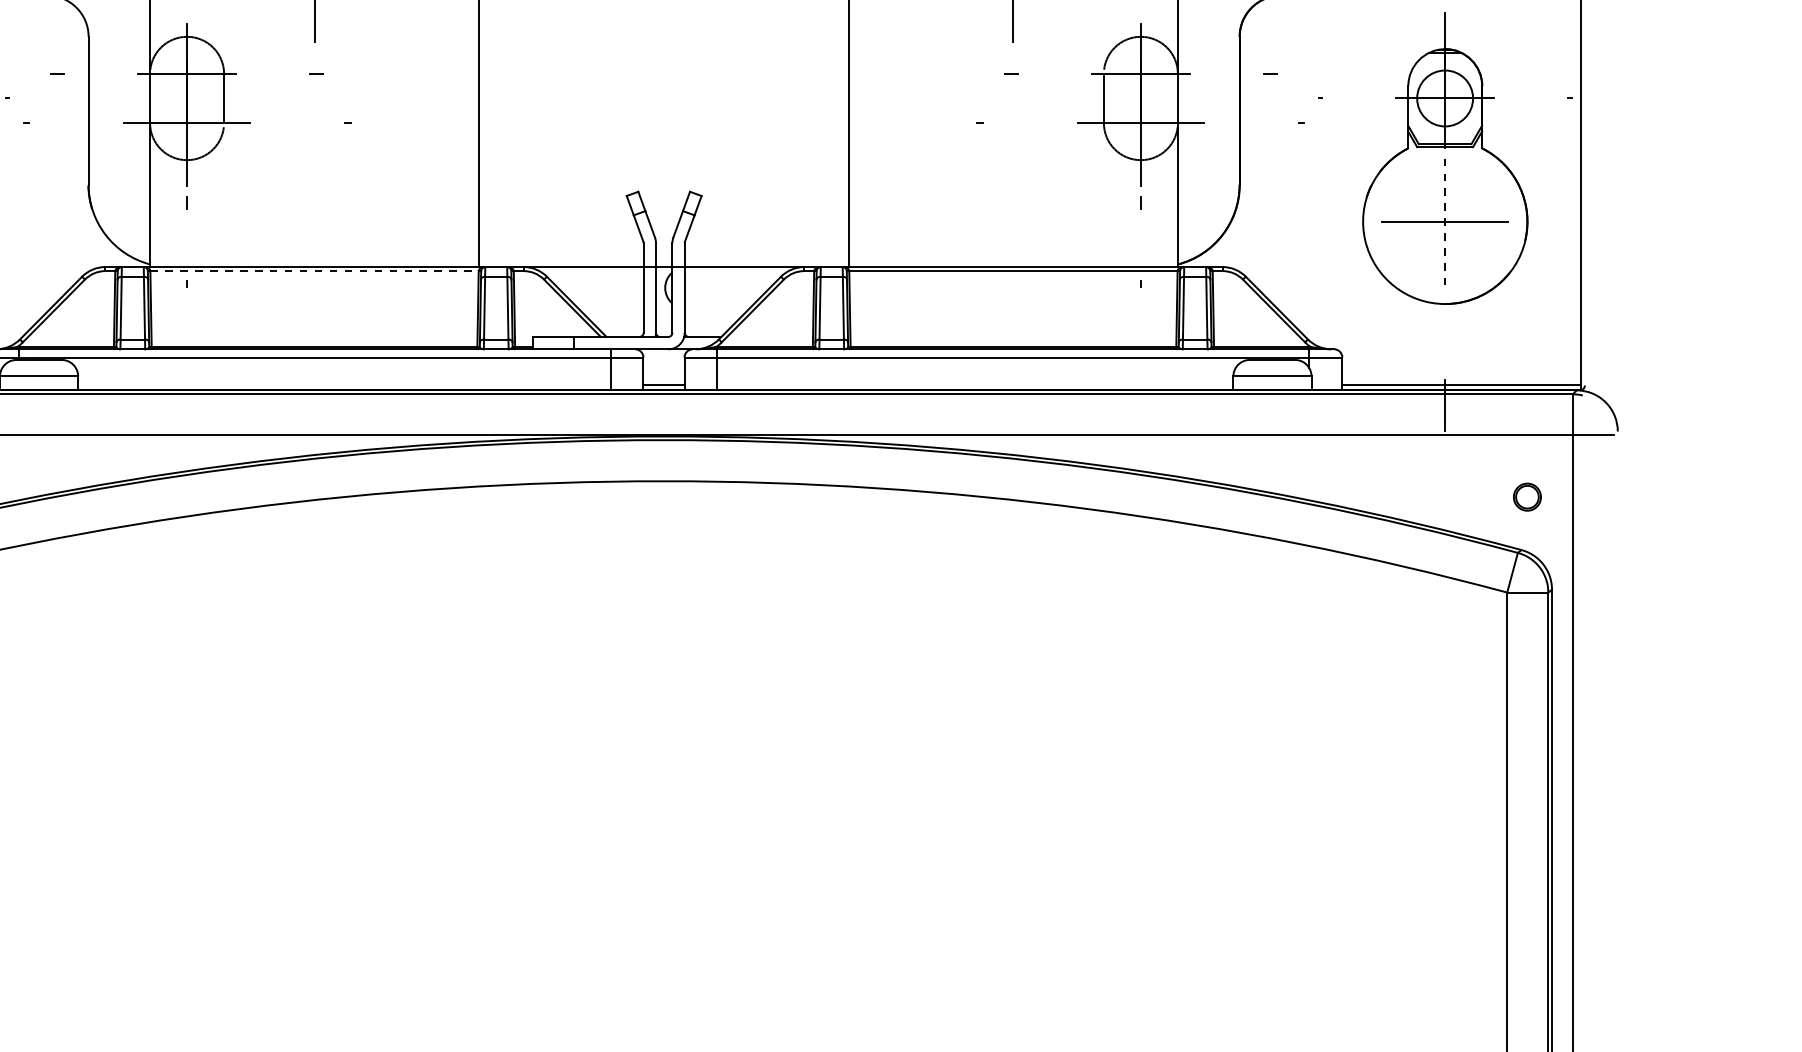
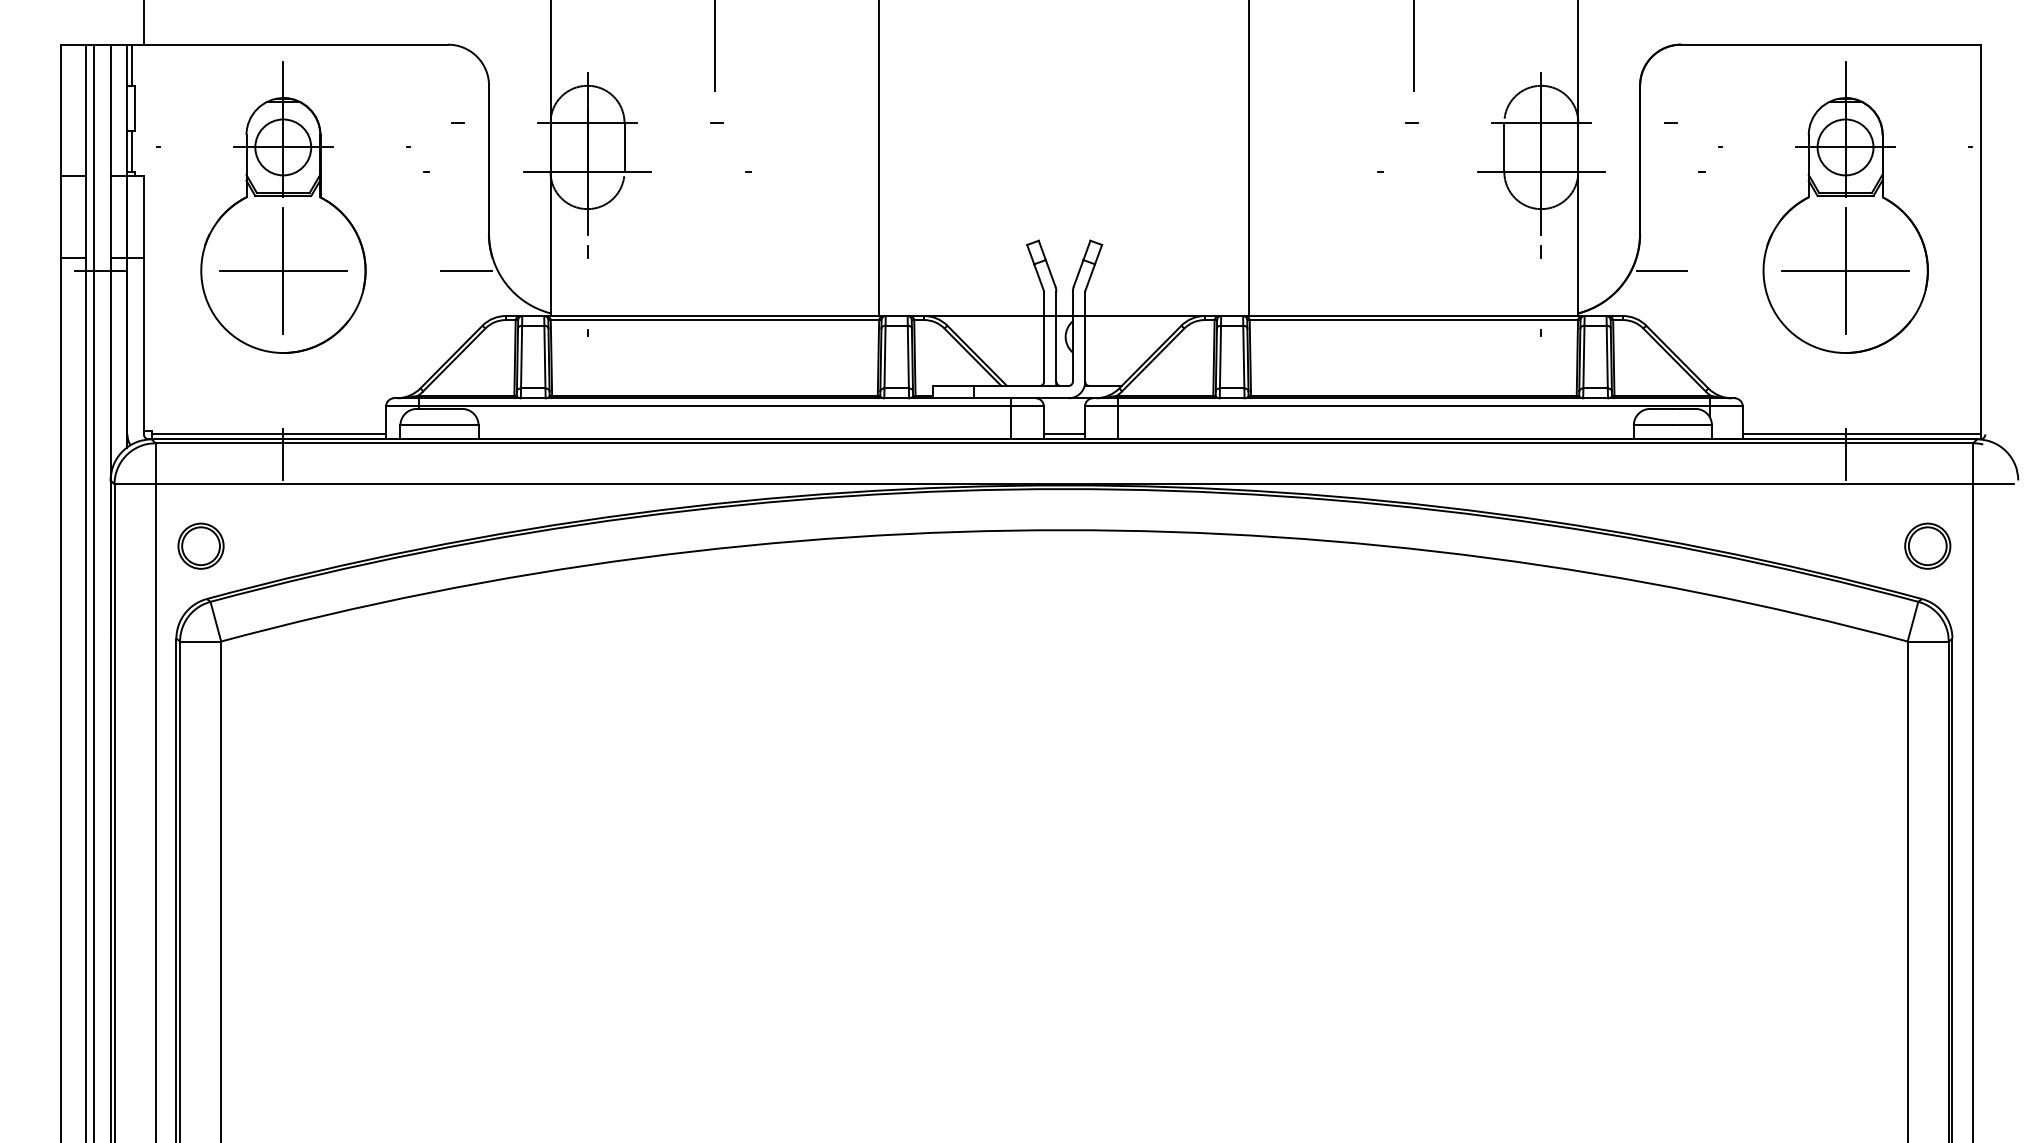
line: (66, 221) -> (466, 270), added
line: (1261, 221) -> (1661, 270), added
line: (1445, 222) -> (1845, 271), dashed -> solid
line: (315, 271) -> (715, 320), dashed -> solid
part: (1527, 496) -> (1927, 545), size x1.67

